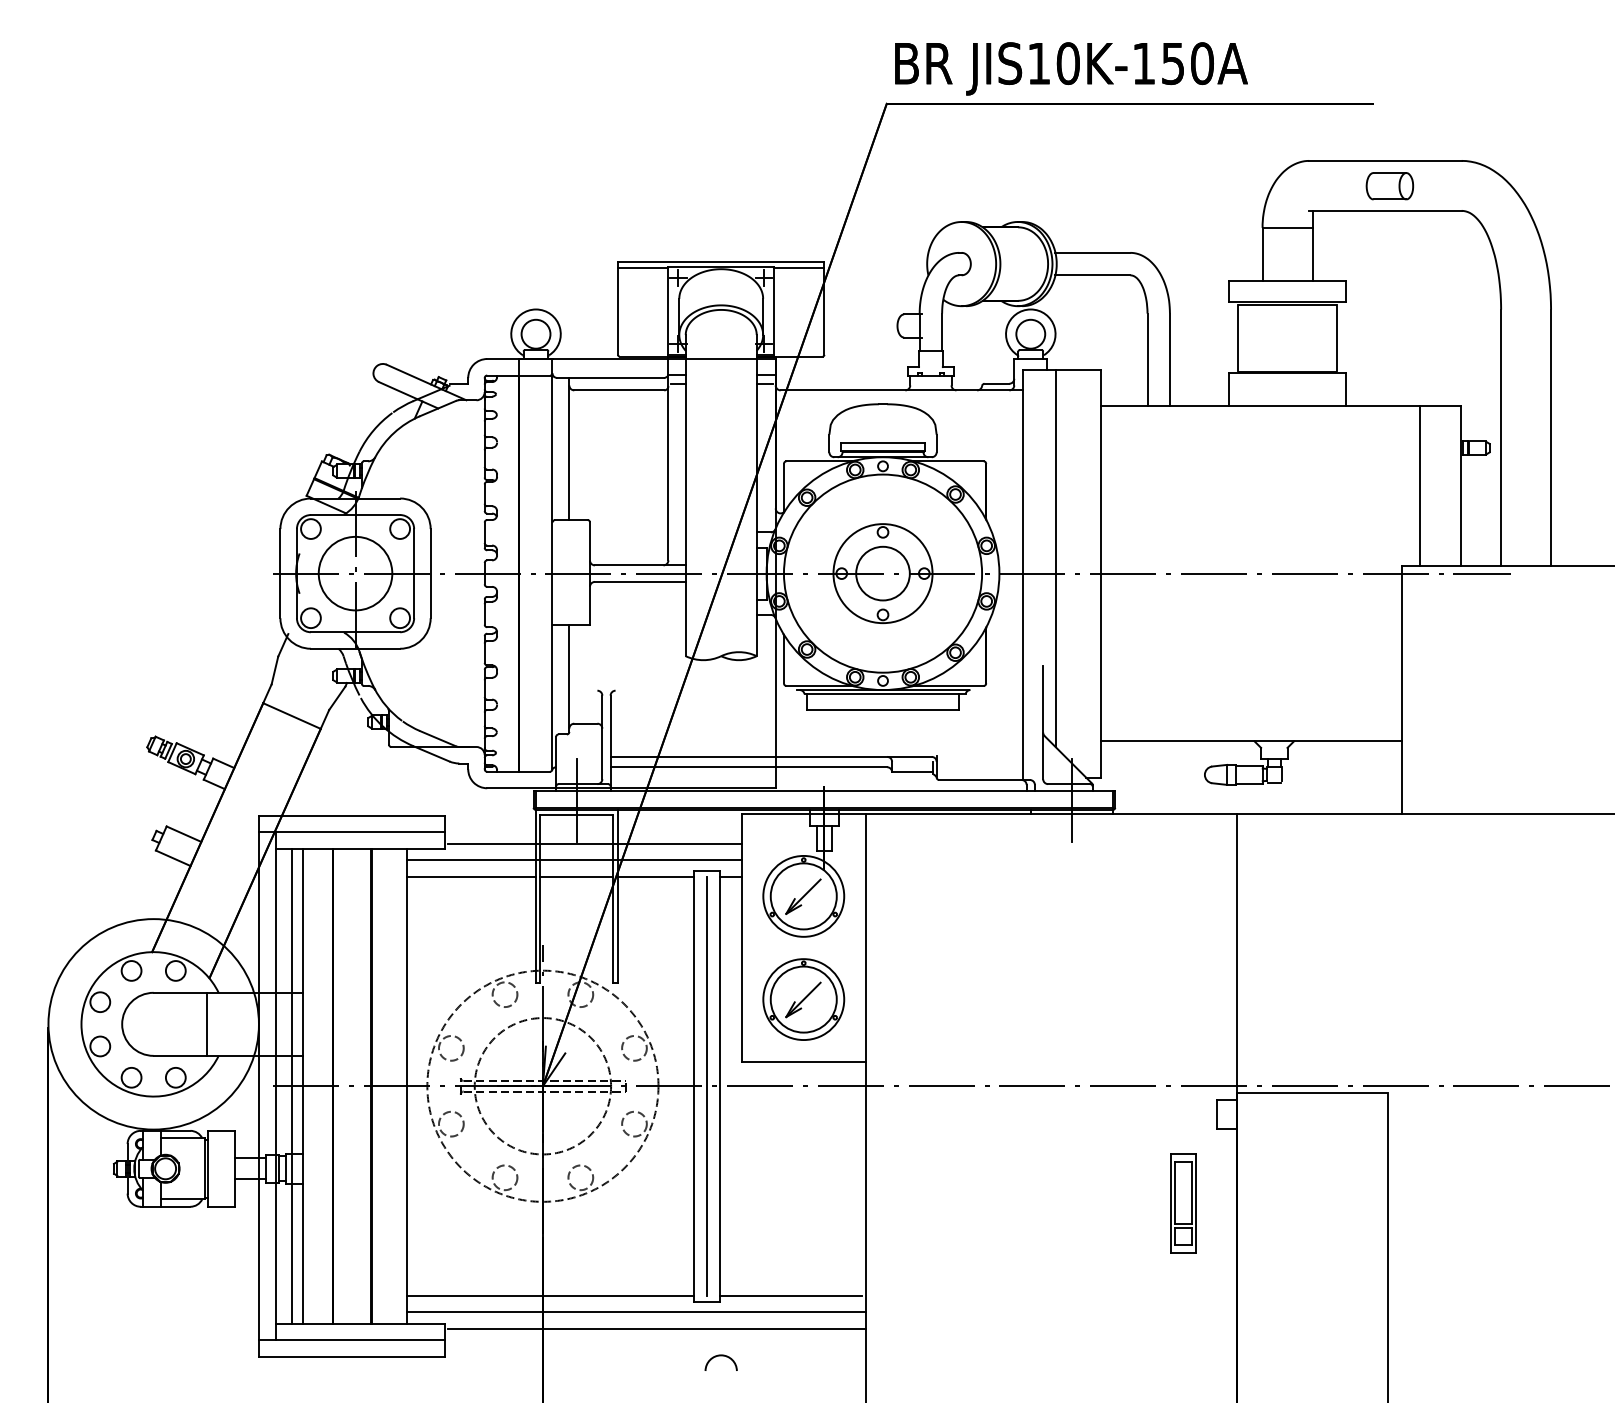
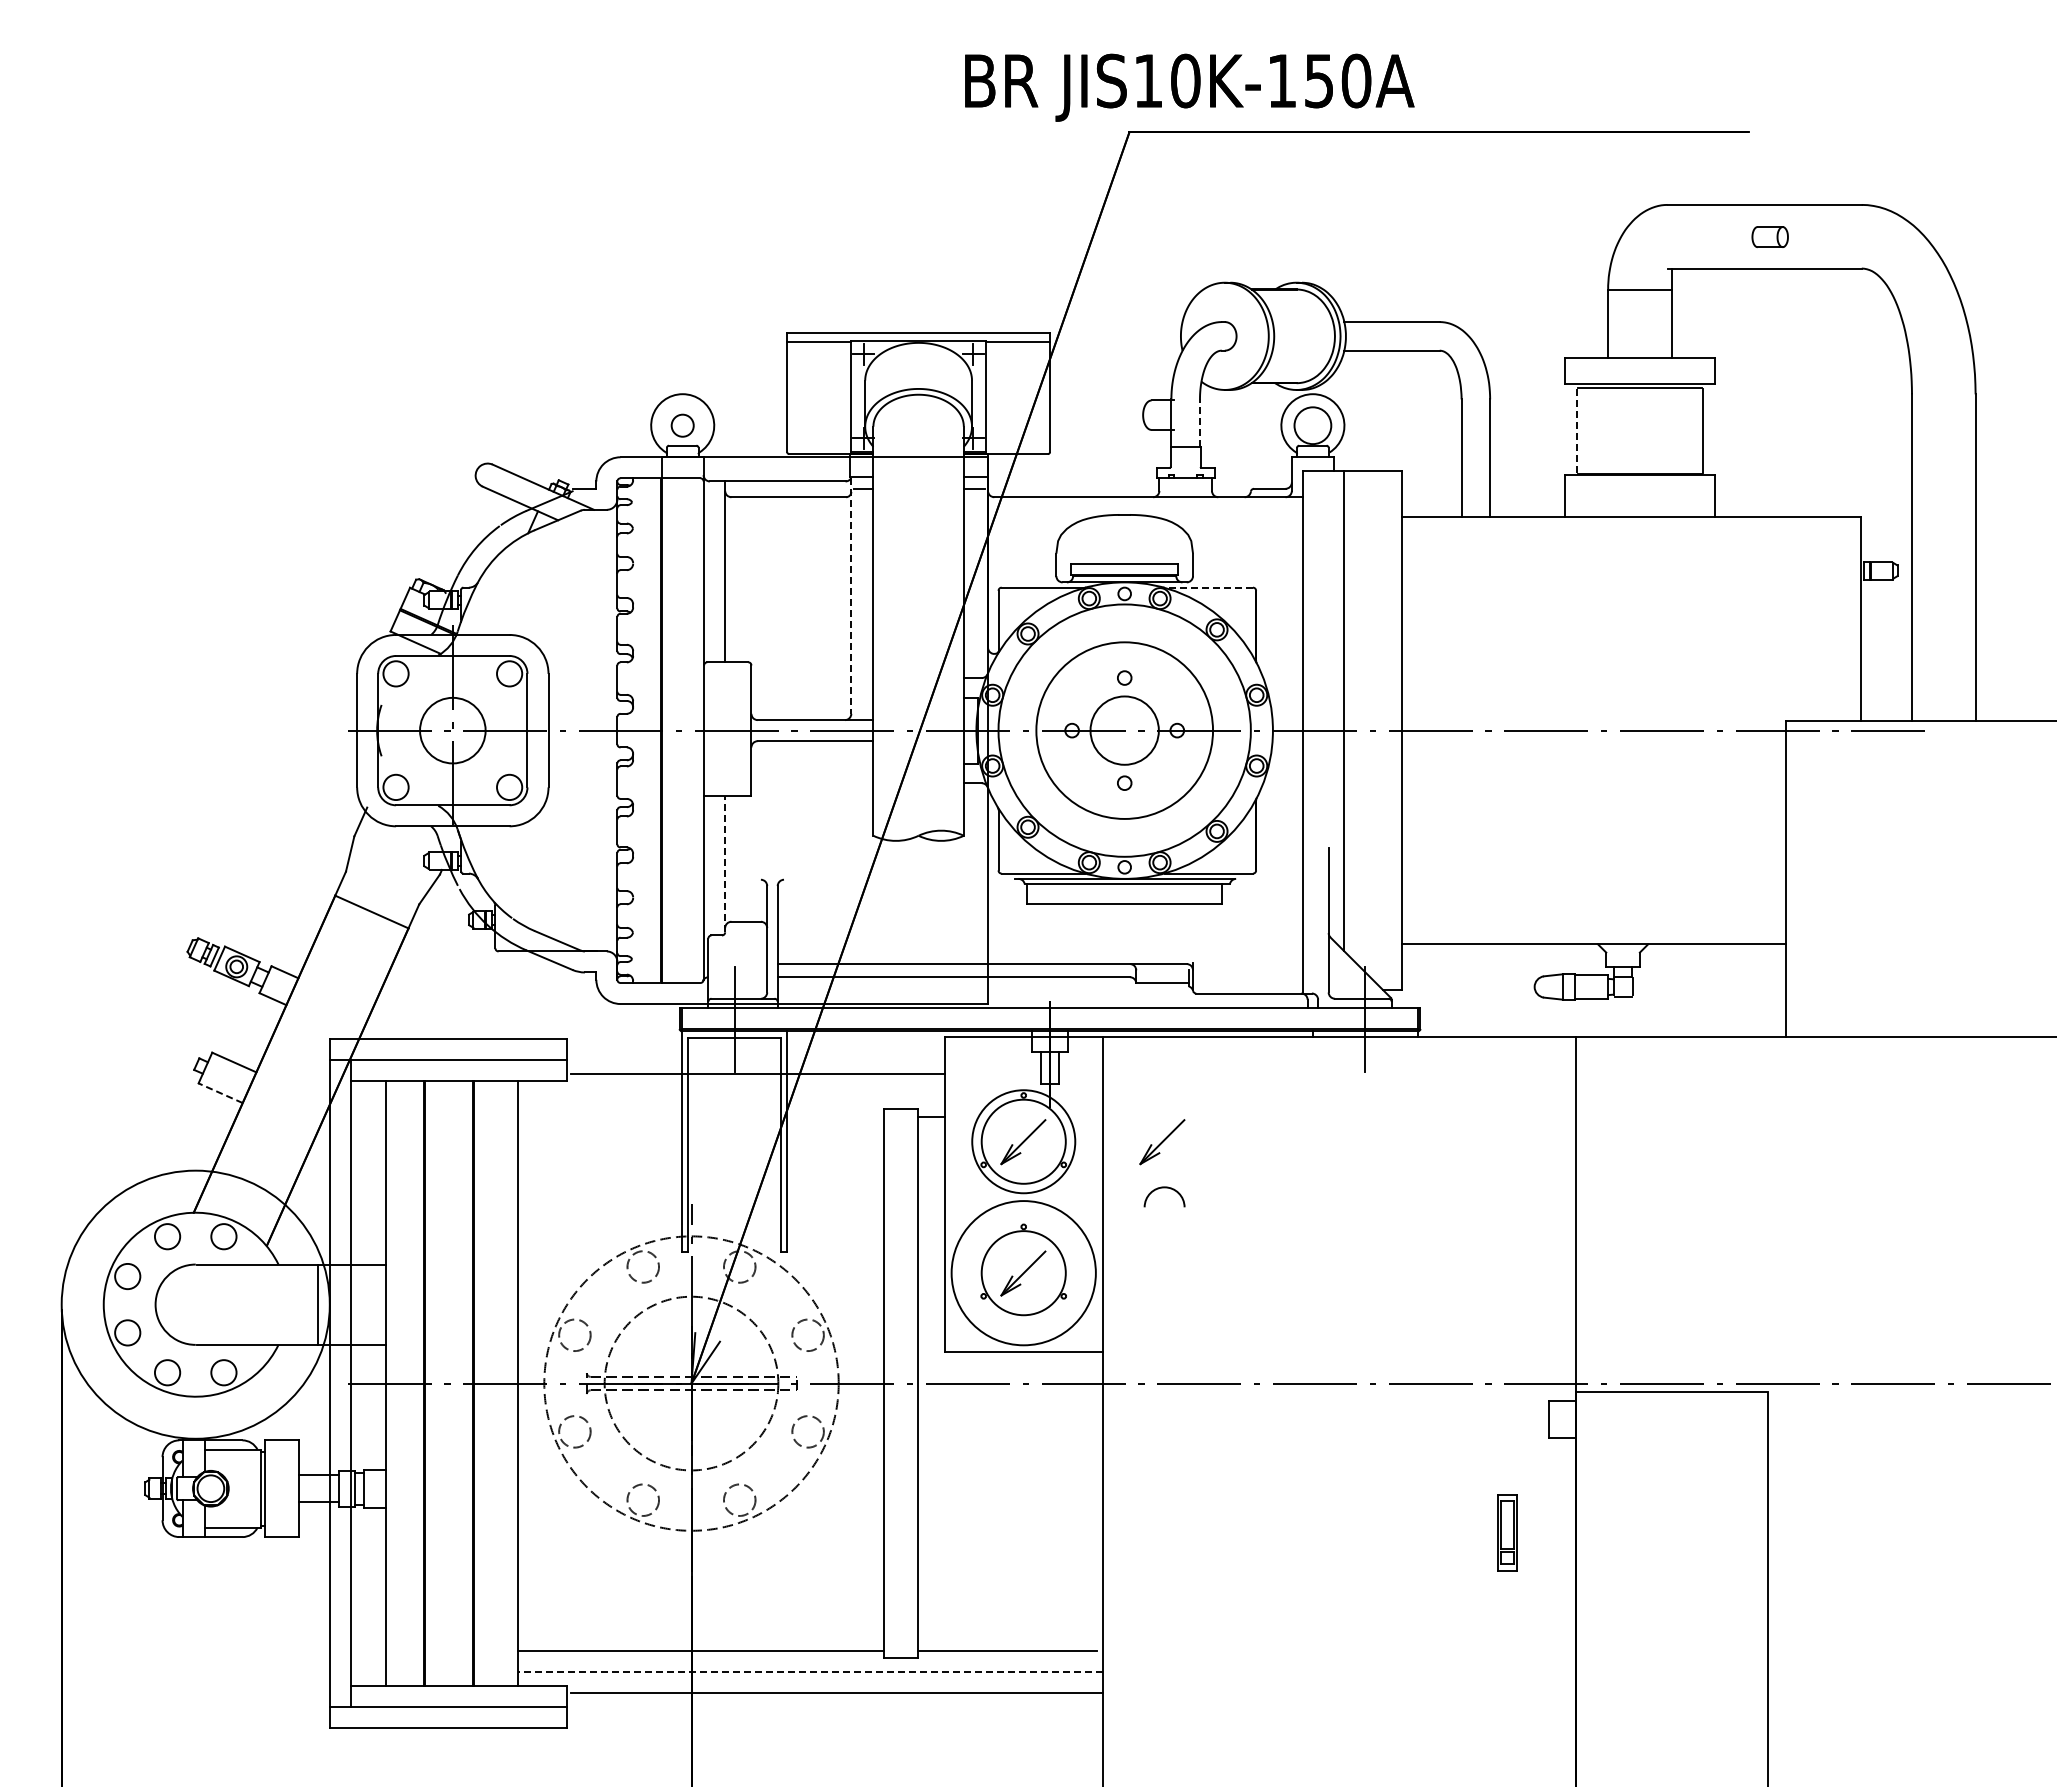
text: (1071, 68) -> (1189, 87), moved
part: (1389, 185) -> (1769, 236), size x0.6
line: (941, 332) -> (1199, 423), solid -> dashed
circle: (535, 334) -> (682, 425), size x0.6
line: (1237, 337) -> (1576, 430), solid -> dashed
line: (948, 461) -> (1208, 587), solid -> dashed
line: (668, 468) -> (851, 596), solid -> dashed
line: (1419, 485) -> (1808, 618), removed
circle: (355, 573) -> (452, 730), size x0.7
circle: (882, 573) -> (1124, 730), size x1.4
line: (569, 677) -> (725, 863), solid -> dashed
line: (173, 858) -> (220, 1093), solid -> dashed
line: (574, 860) -> (731, 1095), removed
line: (471, 876) -> (600, 1116), removed
line: (576, 876) -> (734, 1116), removed
line: (655, 876) -> (835, 1116), removed
part: (912, 896) -> (1162, 1142), added
circle: (803, 999) -> (1023, 1272), size x1.4
line: (206, 1024) -> (318, 1304), moved
line: (292, 1086) -> (372, 1383), removed
line: (707, 1086) -> (900, 1383), removed
part: (1183, 1203) -> (1507, 1532), size x0.6
line: (635, 1312) -> (809, 1671), solid -> dashed
arc: (721, 1356) -> (1164, 1188), moved

